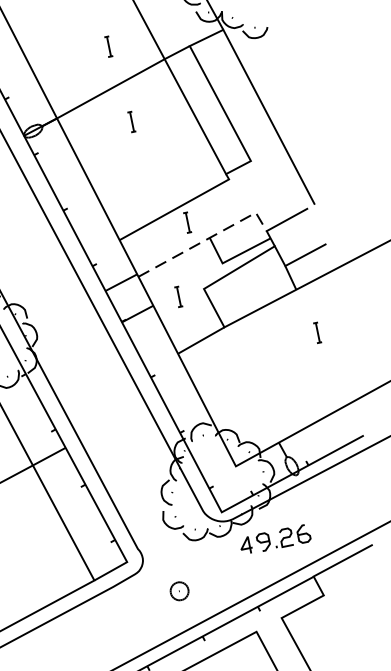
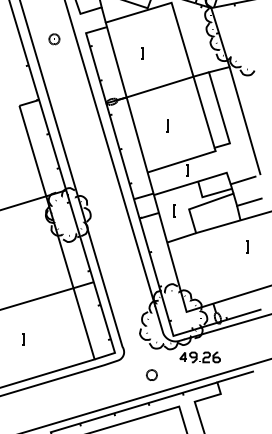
line: (108, 47) -> (142, 53), moved
line: (130, 121) -> (167, 125), moved
line: (207, 240) -> (196, 182), dashed -> solid
part: (178, 590) -> (151, 374), moved

